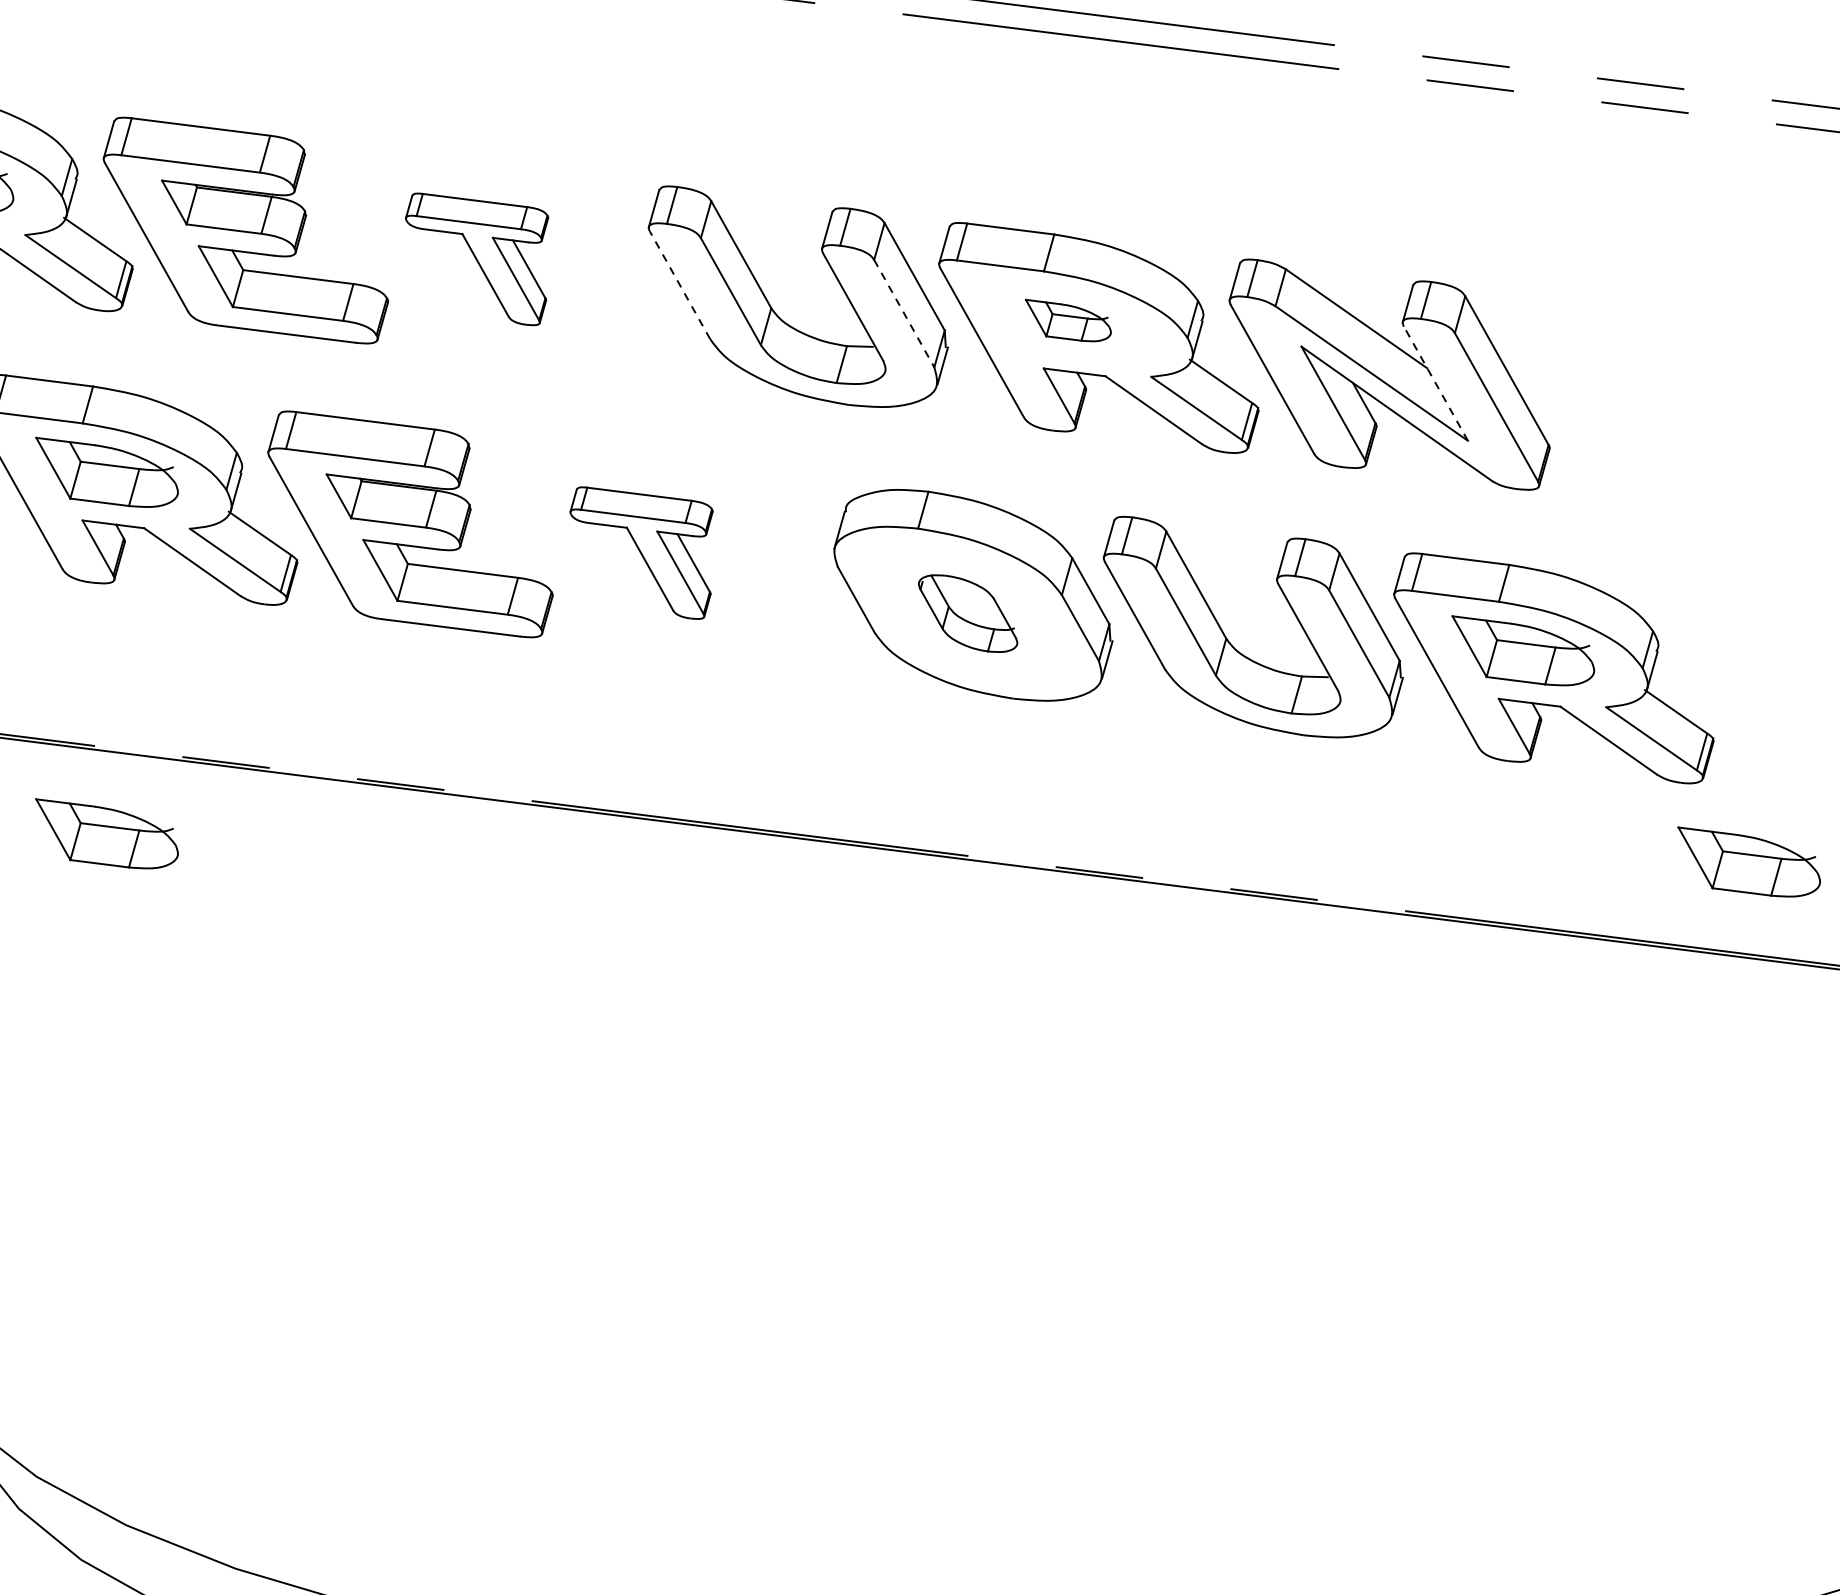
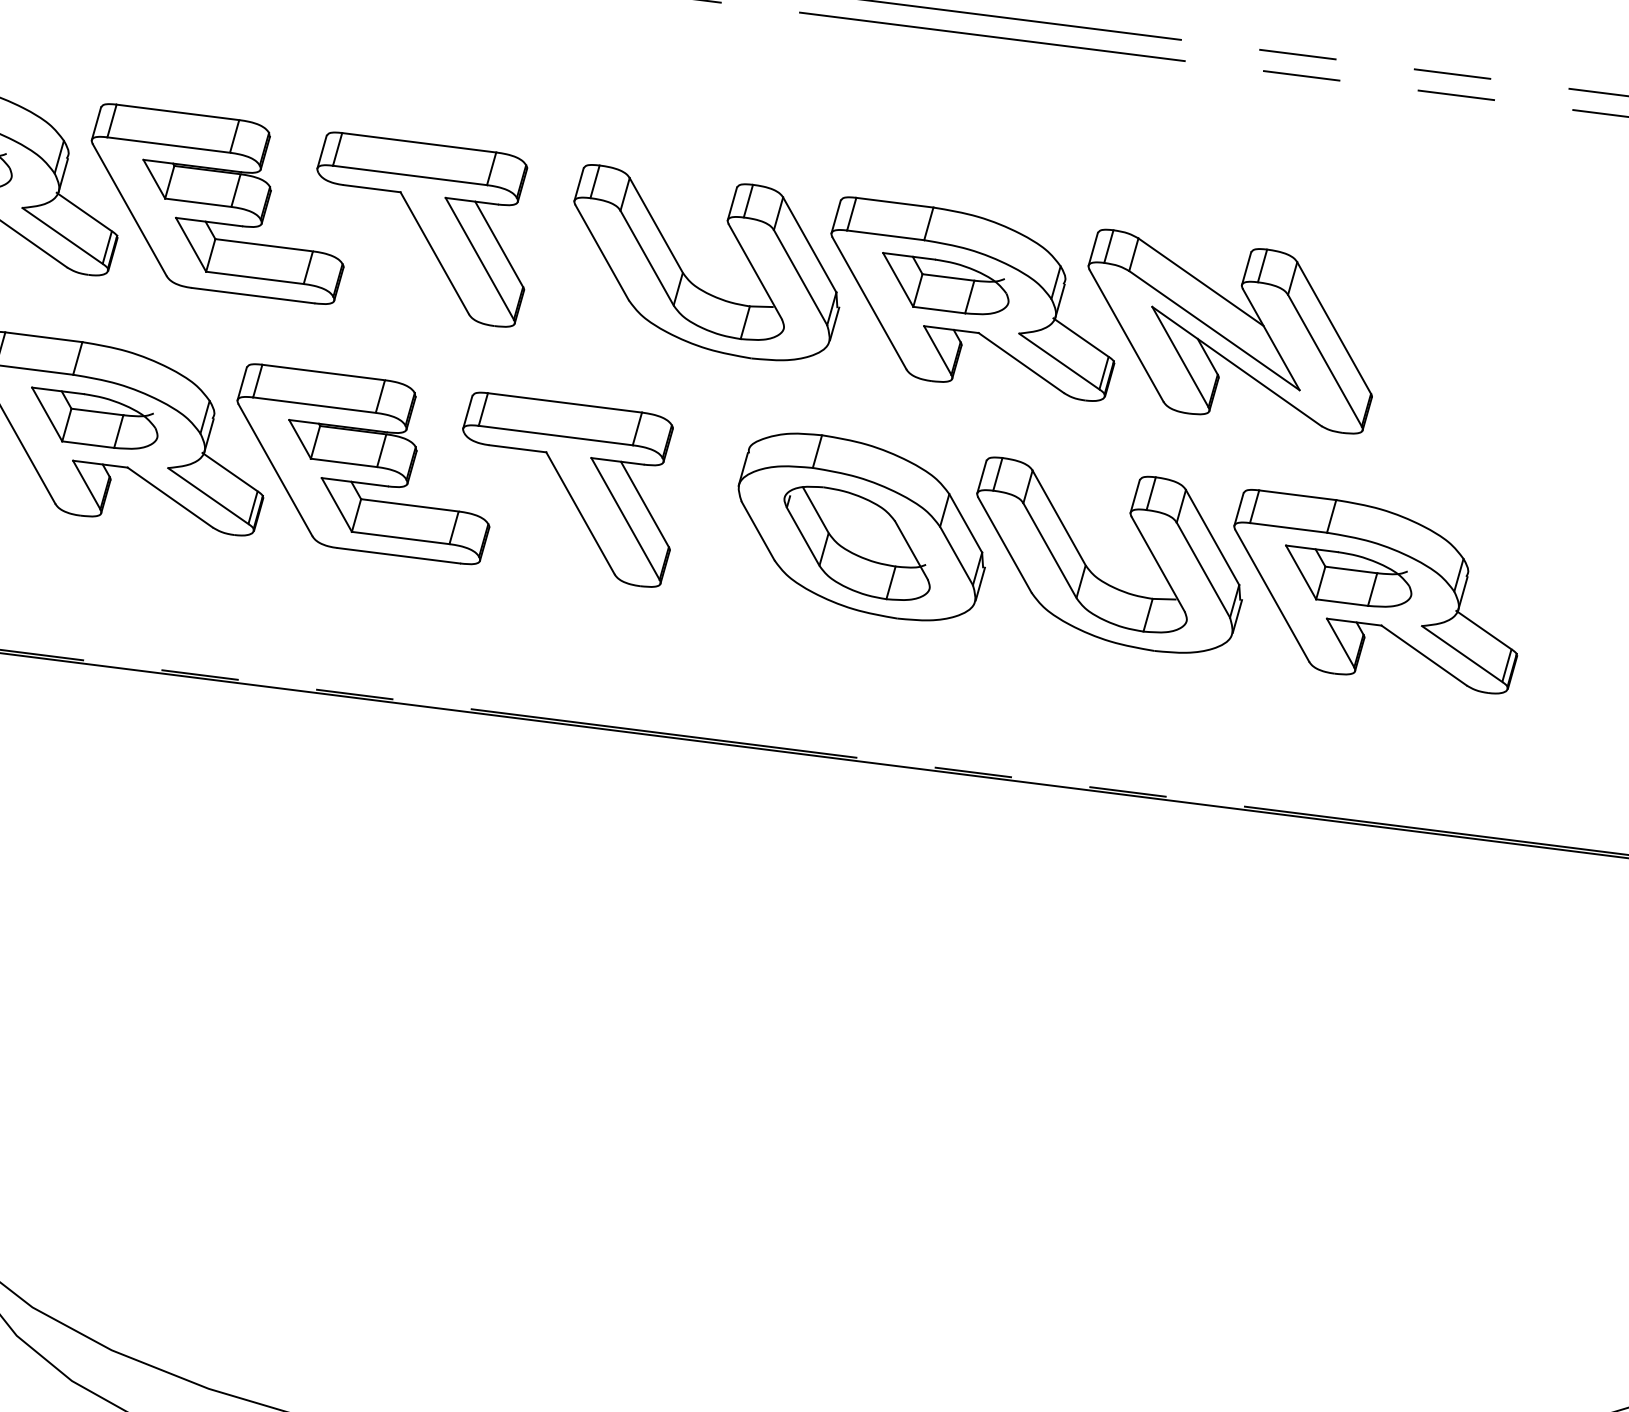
part: (477, 259) -> (422, 229), size x1.67
line: (679, 285) -> (601, 252), dashed -> solid
line: (904, 313) -> (800, 277), dashed -> solid
part: (1067, 320) -> (945, 283), size x1.67
line: (1436, 383) -> (1271, 339), dashed -> solid
part: (641, 552) -> (567, 489), size x1.67
part: (967, 612) -> (856, 542), size x1.67
part: (106, 833) -> (94, 737), removed
part: (1749, 861) -> (1548, 762), removed

